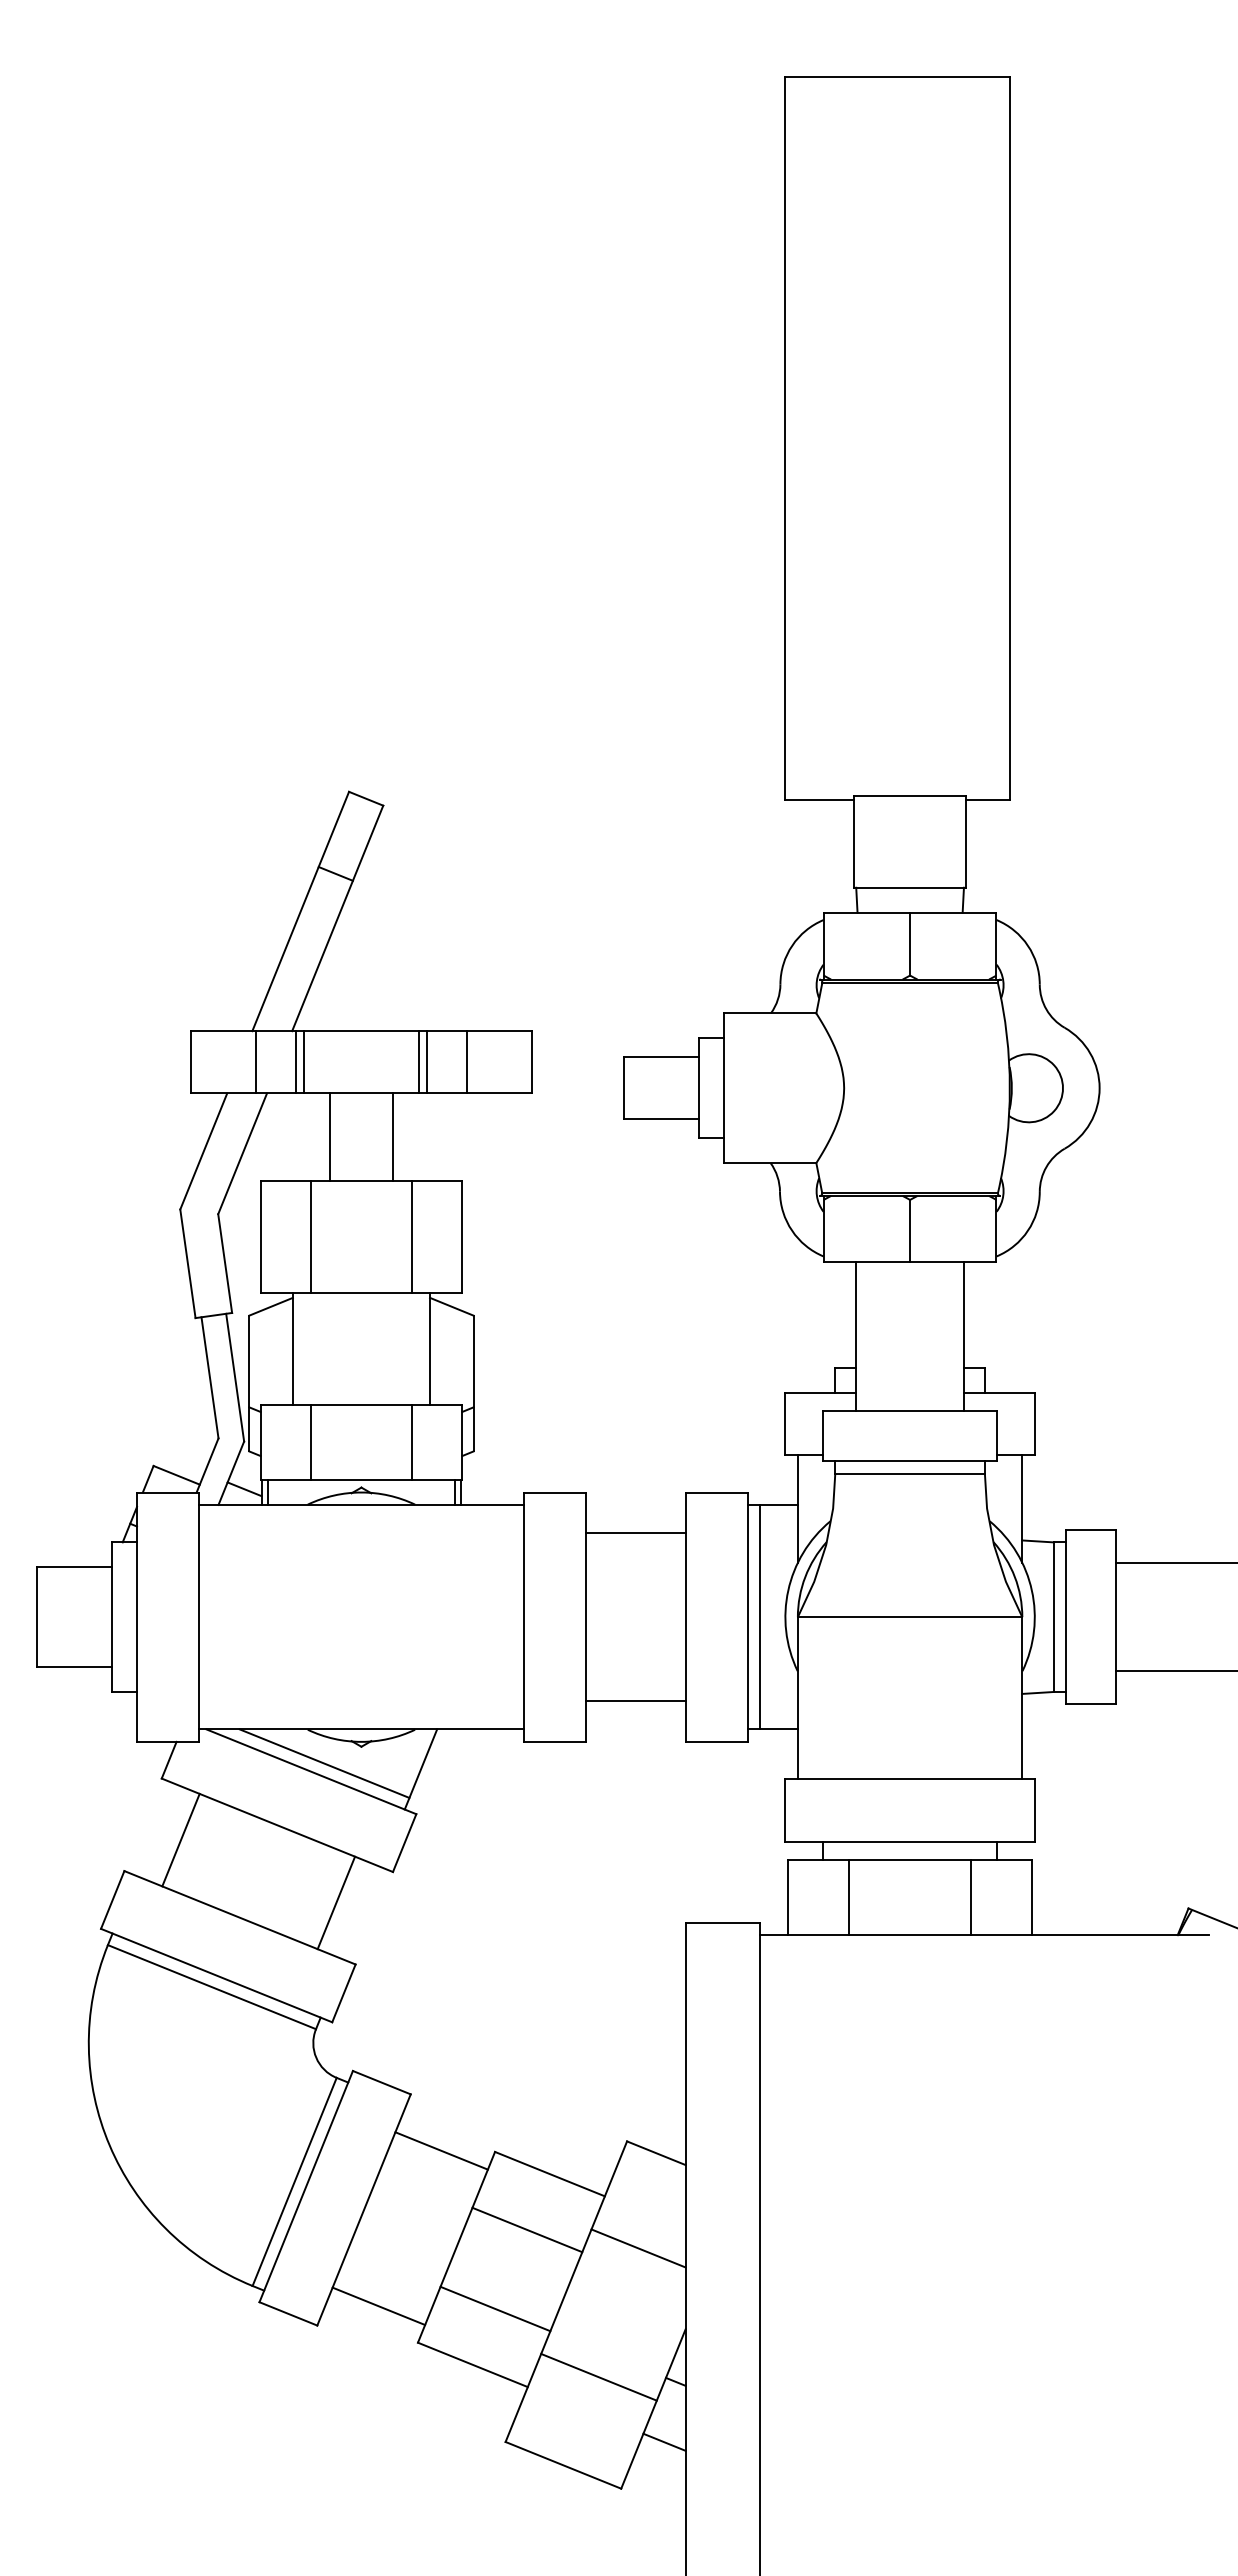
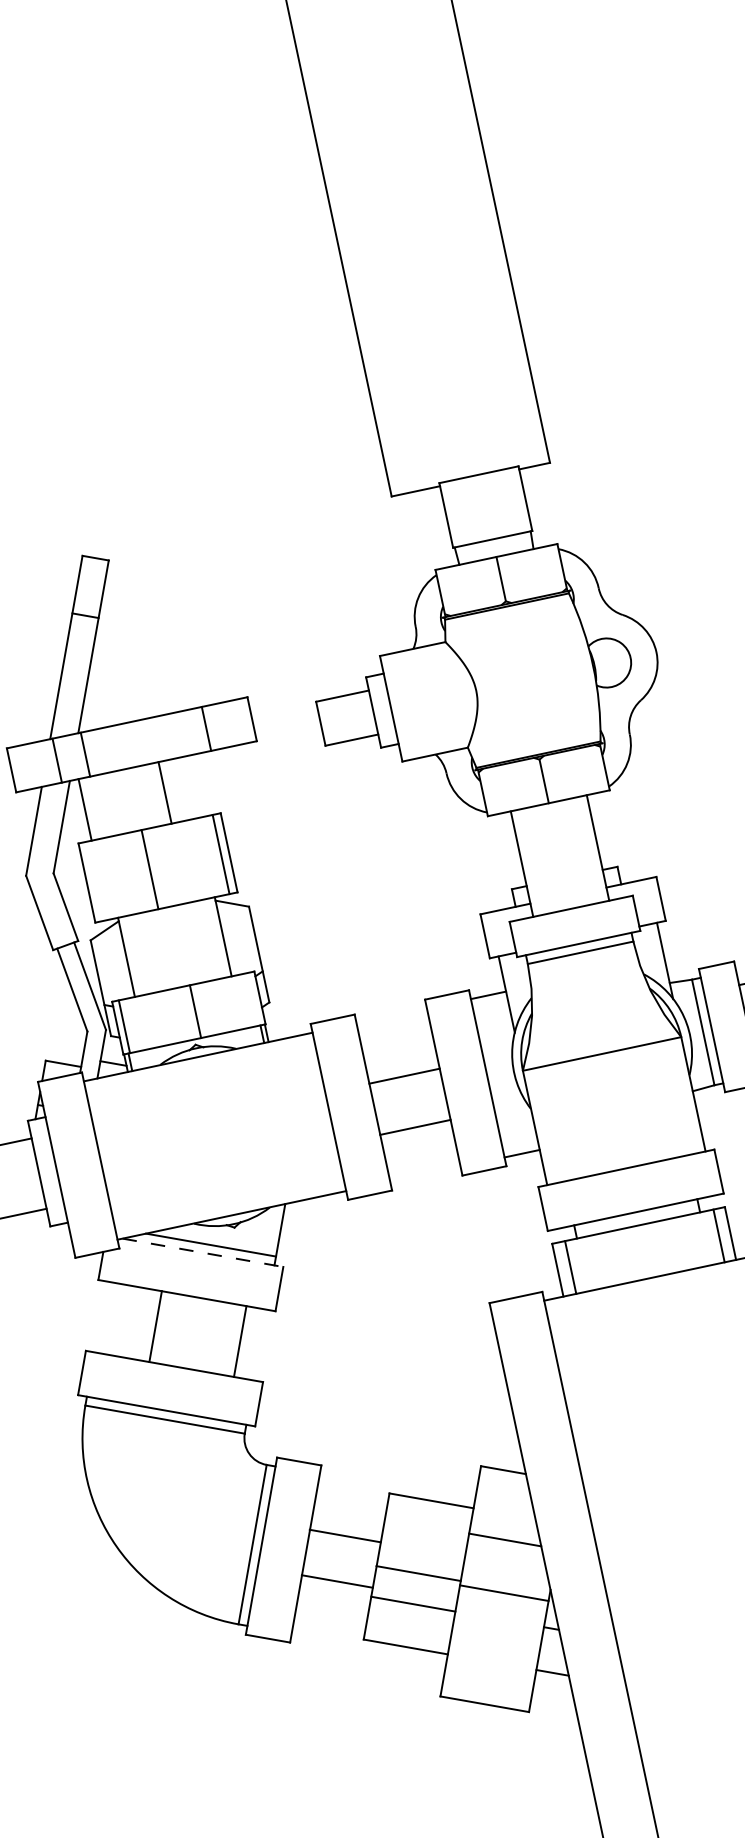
line: (304, 1062) -> (91, 753), removed
line: (418, 1062) -> (172, 736), removed
line: (427, 1062) -> (178, 735), removed
line: (330, 1136) -> (85, 809), moved
line: (311, 1236) -> (150, 869), moved
line: (411, 1236) -> (220, 854), moved
line: (311, 1442) -> (124, 1026), moved
line: (411, 1442) -> (195, 1011), moved
line: (635, 1533) -> (404, 1076), moved
line: (760, 1616) -> (496, 1075), removed
line: (635, 1700) -> (415, 1127), moved
line: (311, 1771) -> (202, 1252), solid -> dashed
line: (180, 1839) -> (155, 1326), moved
line: (848, 1897) -> (570, 1267), moved
line: (971, 1897) -> (719, 1235), moved
line: (441, 2150) -> (345, 1535), moved
line: (527, 2229) -> (418, 1573), moved
line: (378, 2306) -> (337, 1581), moved
line: (598, 2376) -> (503, 1592), moved

